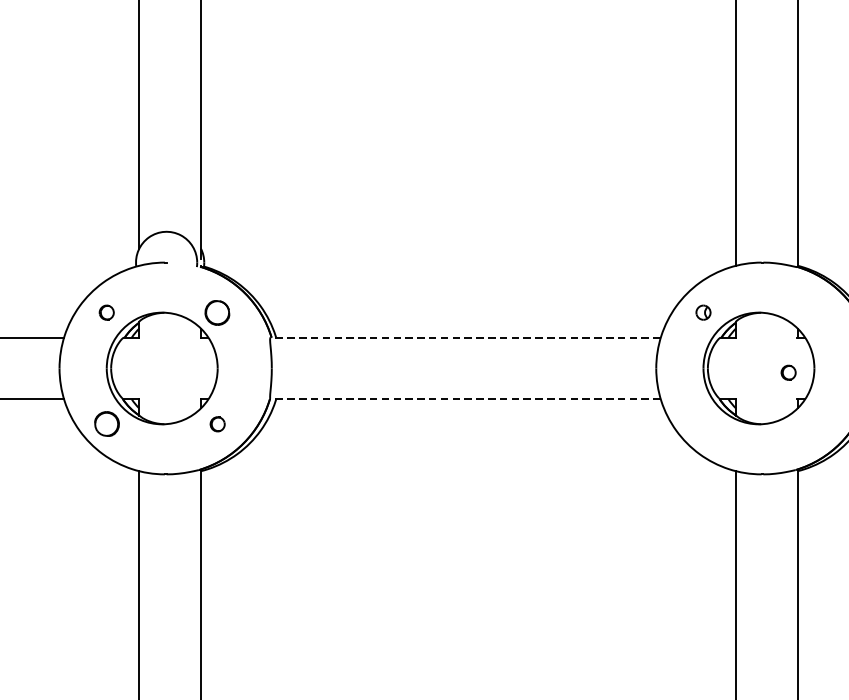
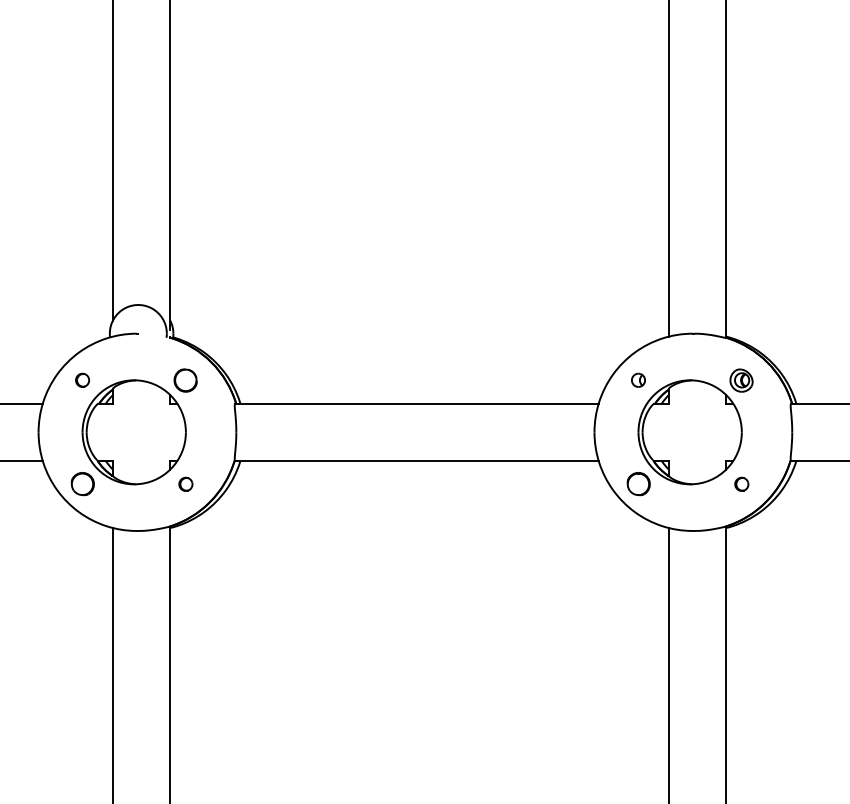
part: (814, 312) -> (741, 380), added
line: (466, 337) -> (417, 403), dashed -> solid
part: (788, 371) -> (741, 483), moved
line: (465, 399) -> (416, 461), dashed -> solid
part: (703, 424) -> (638, 484), added

